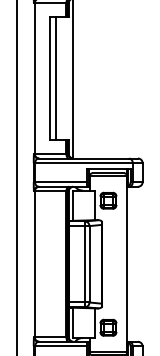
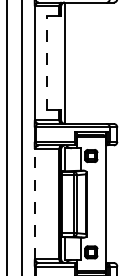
line: (49, 78) -> (46, 63), solid -> dashed
line: (55, 78) -> (51, 63), removed
line: (34, 263) -> (35, 203), solid -> dashed

